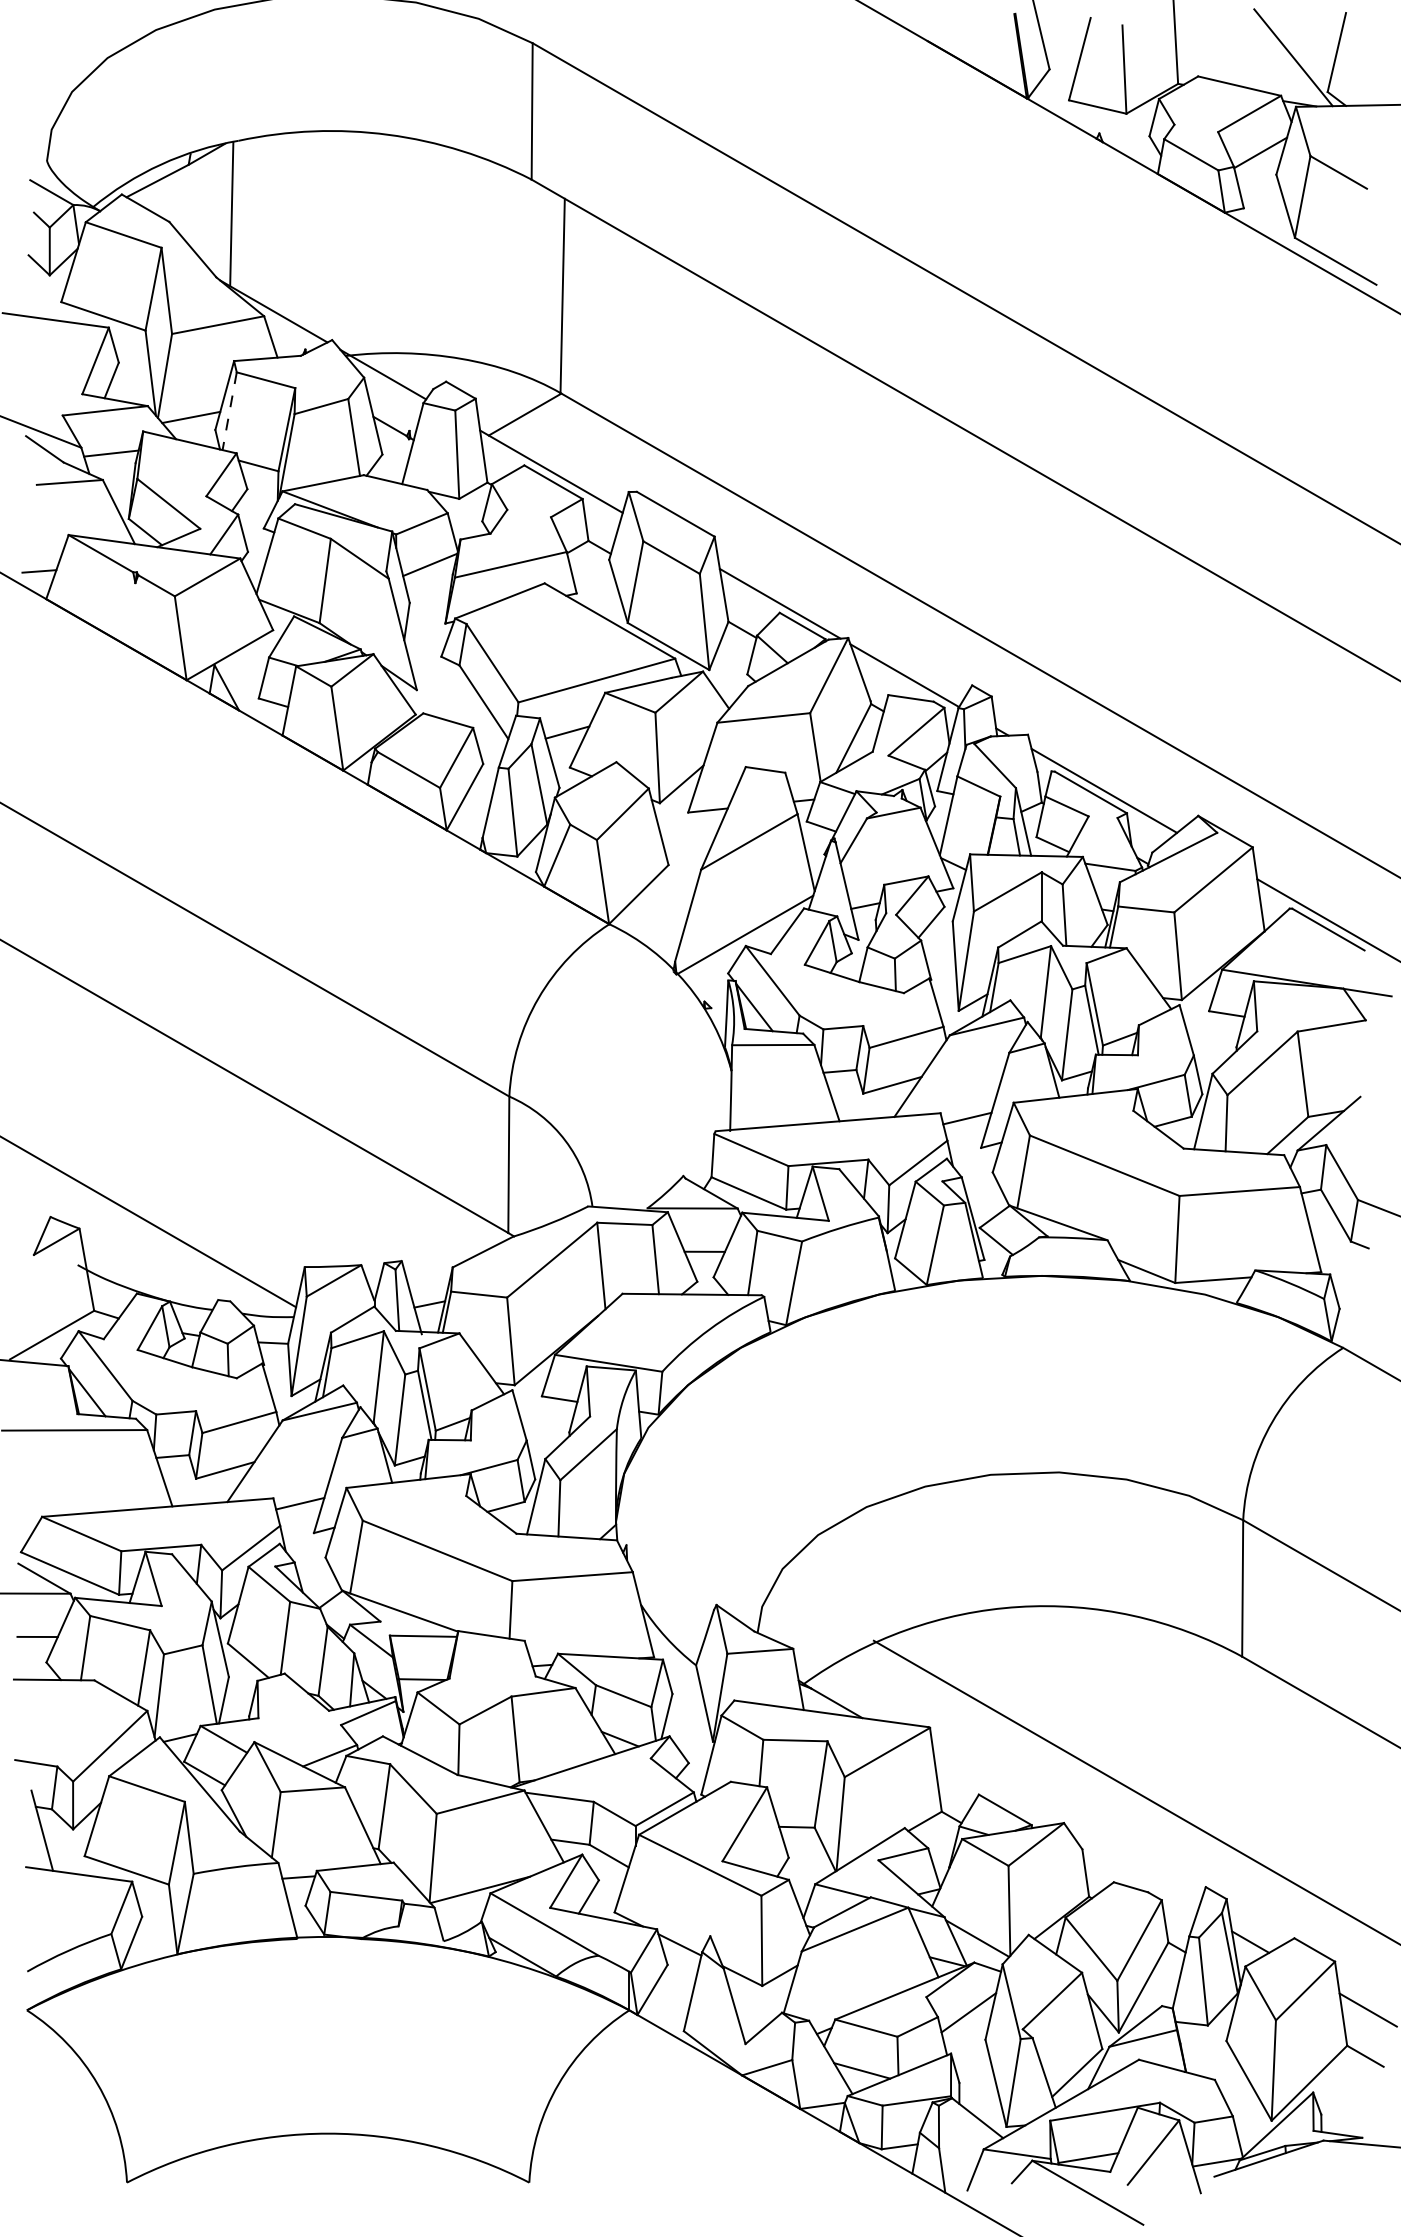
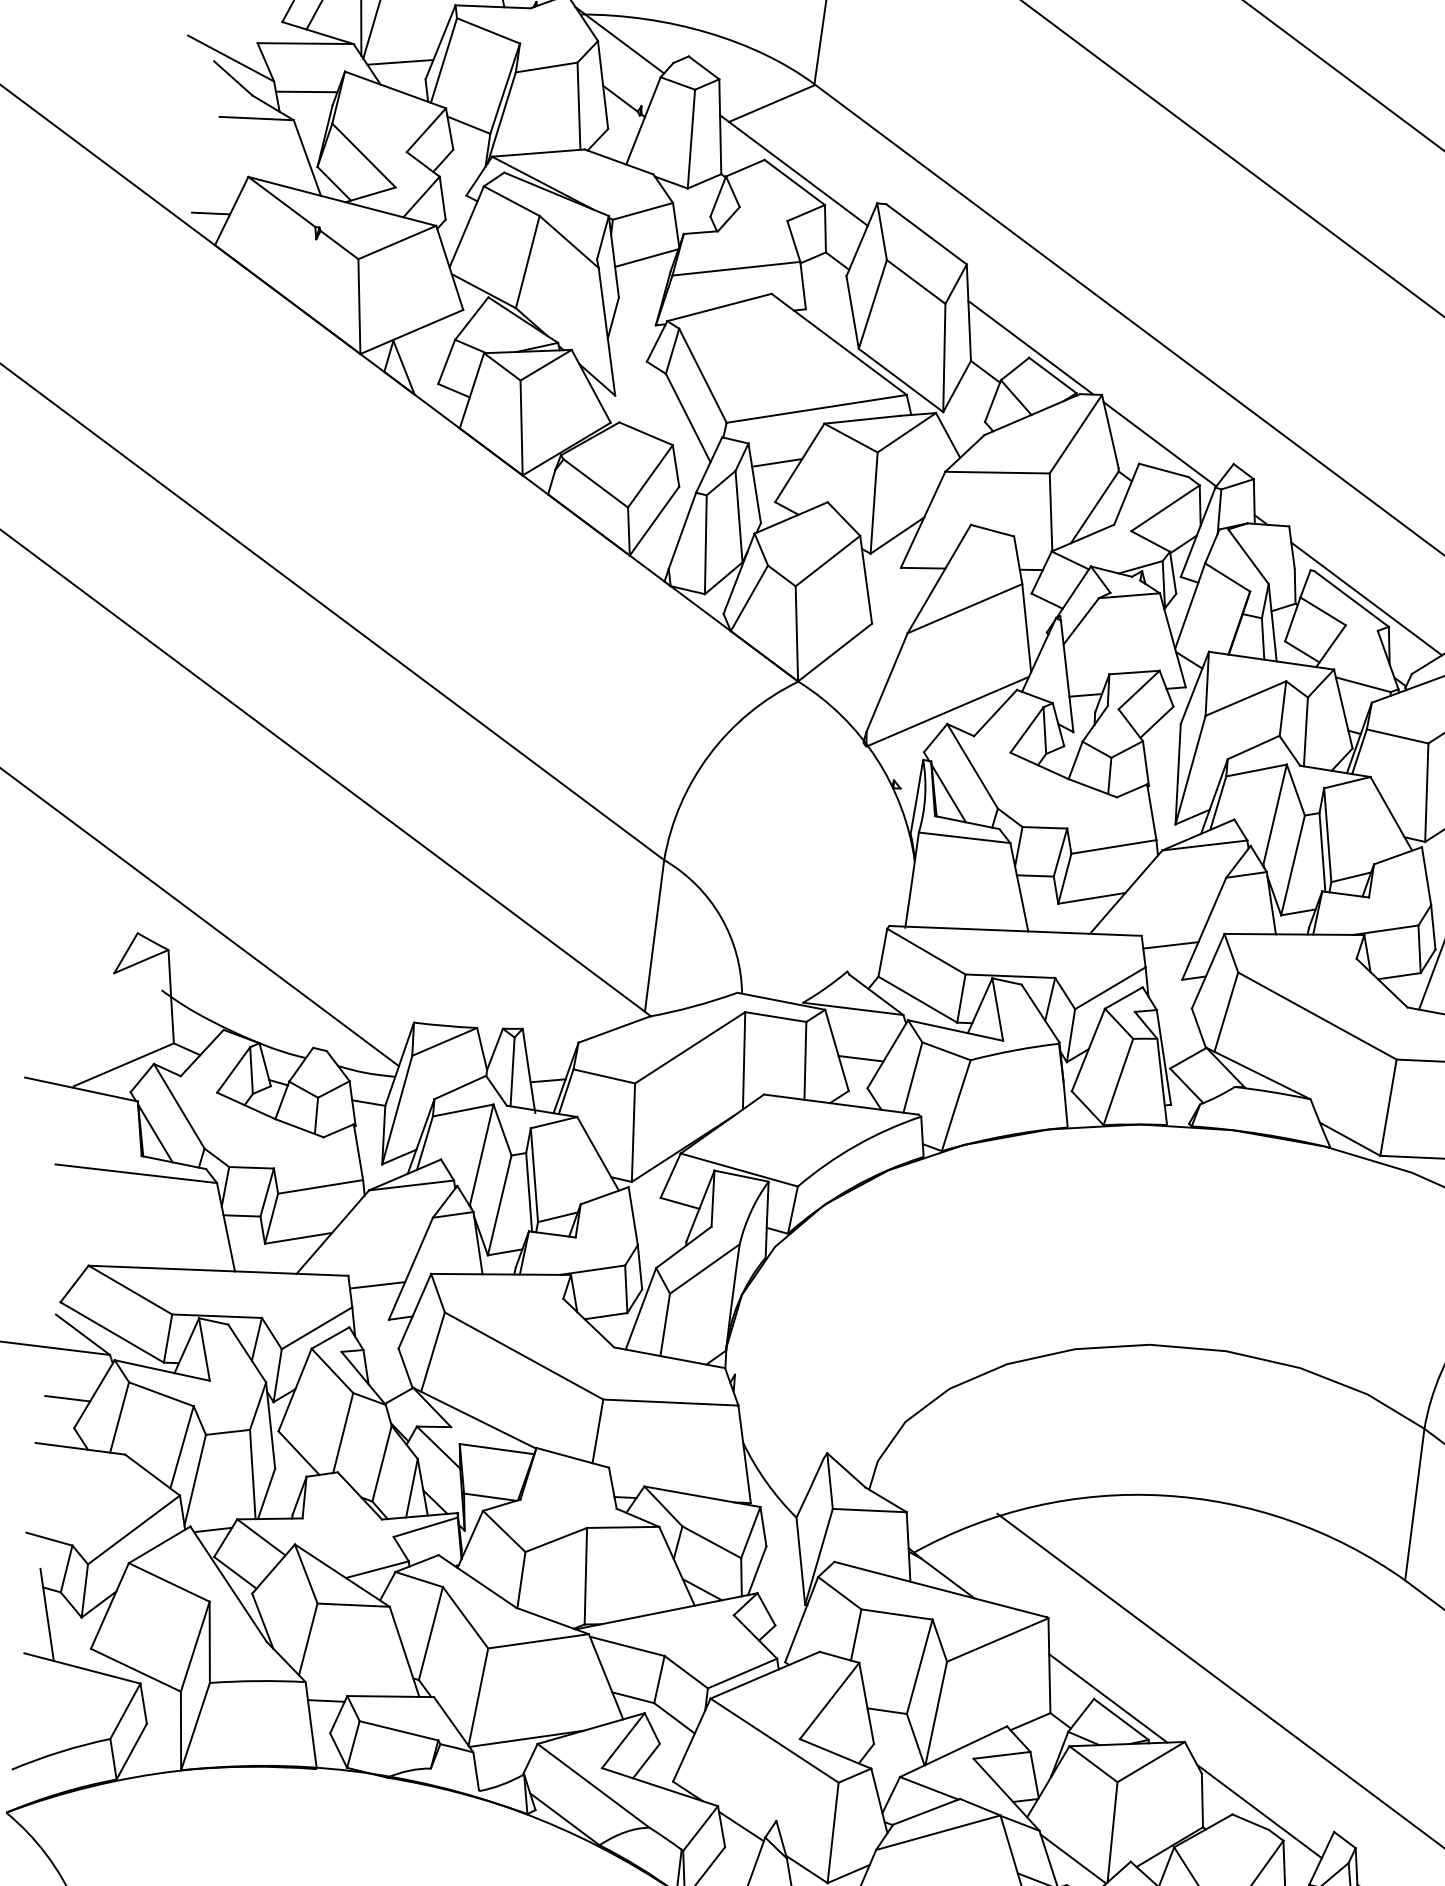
line: (229, 411) -> (443, 60), dashed -> solid
line: (991, 1792) -> (1108, 1698), added
line: (1137, 1876) -> (1259, 1811), added

